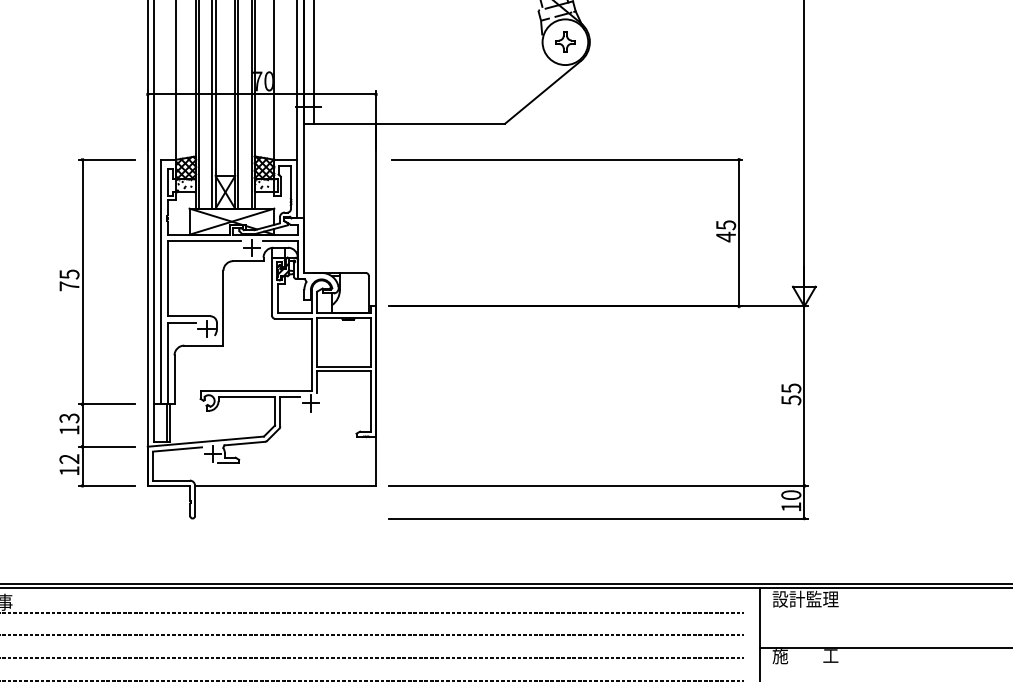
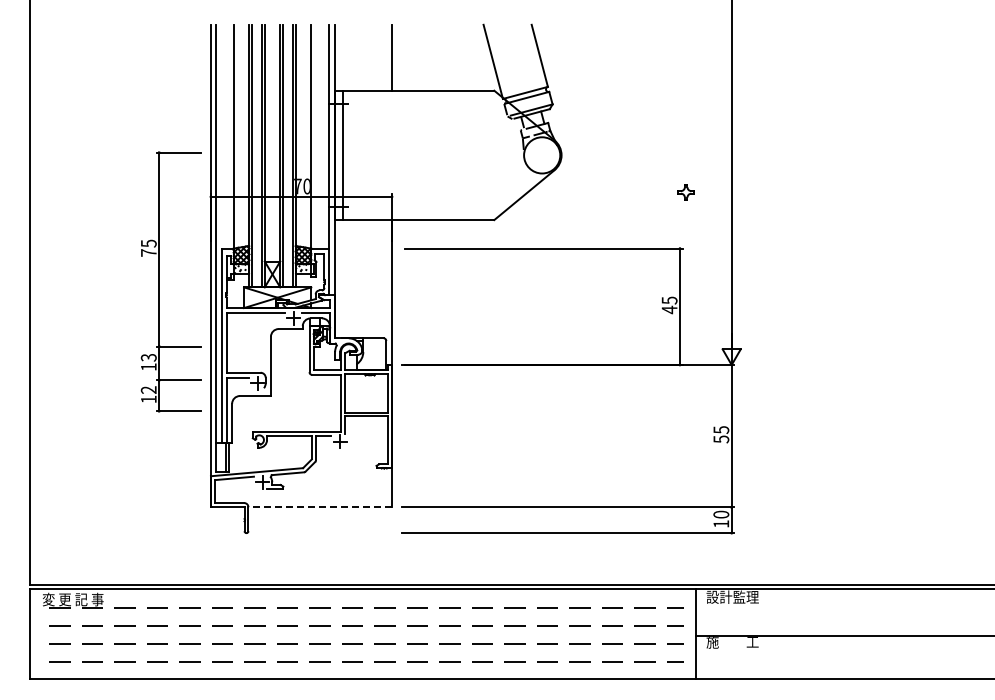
part: (564, 42) -> (685, 192), moved
part: (82, 322) -> (159, 281), moved
line: (285, 486) -> (320, 507), solid -> dashed

